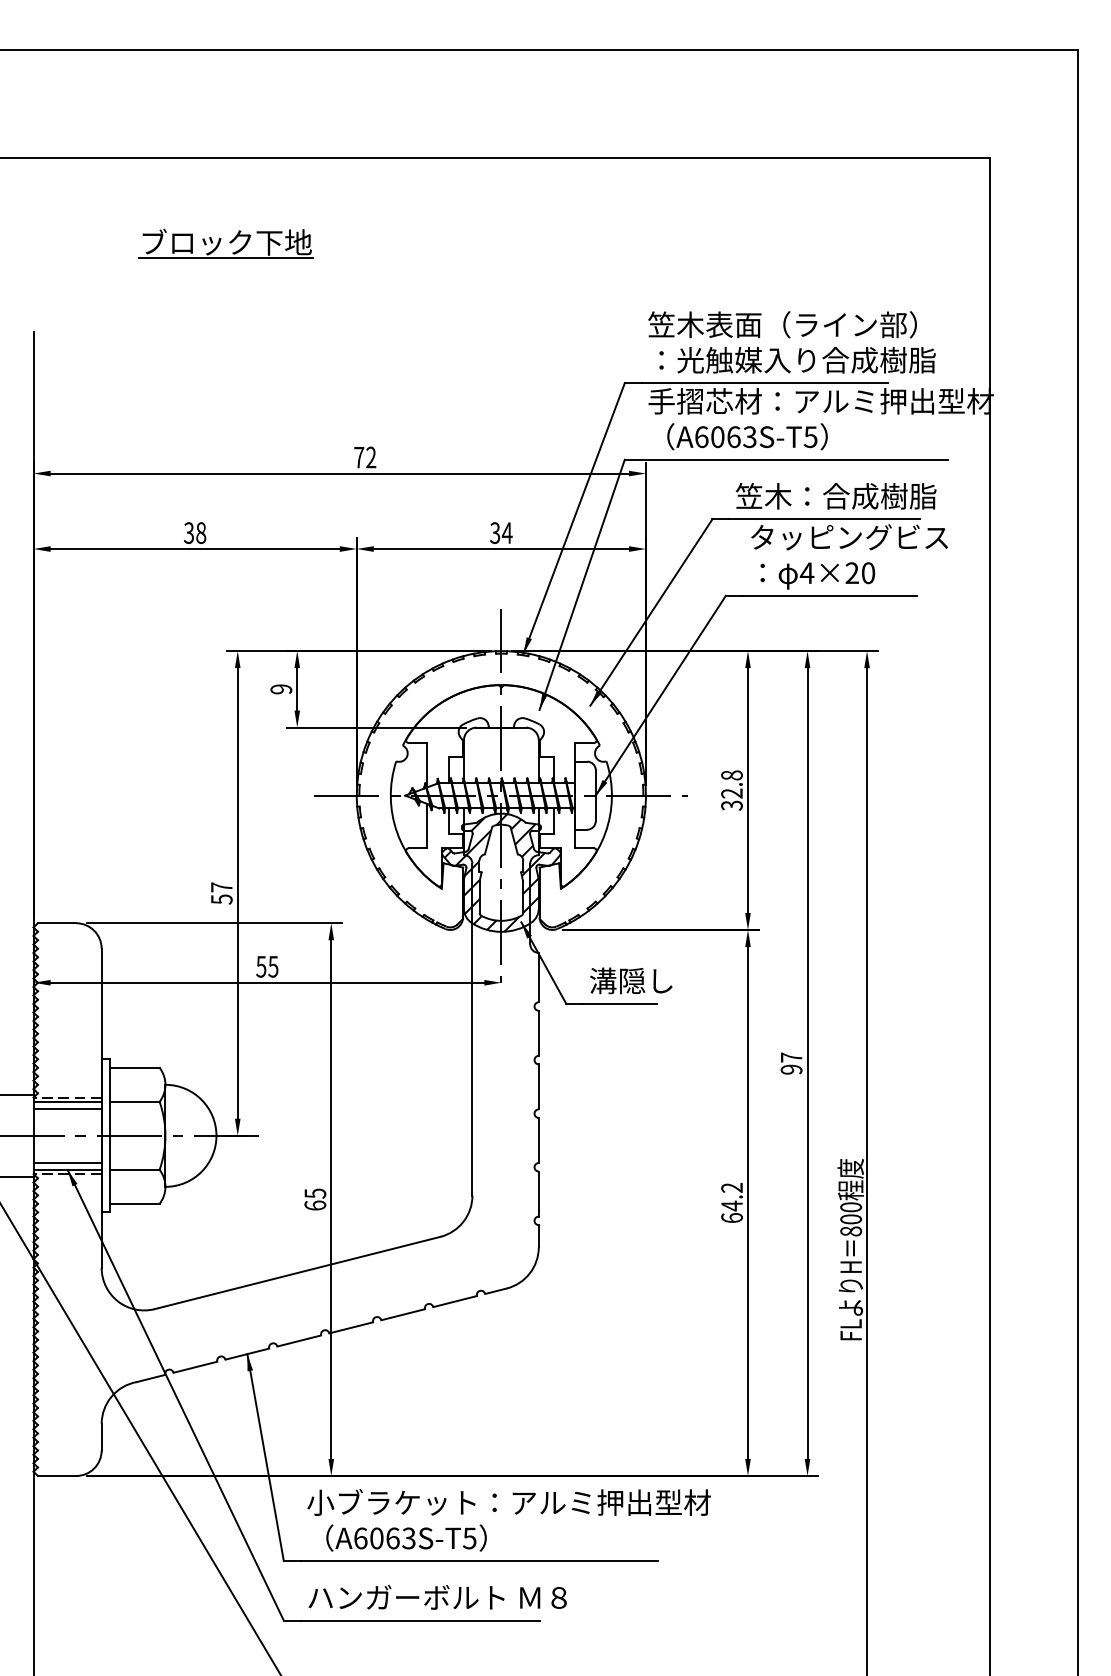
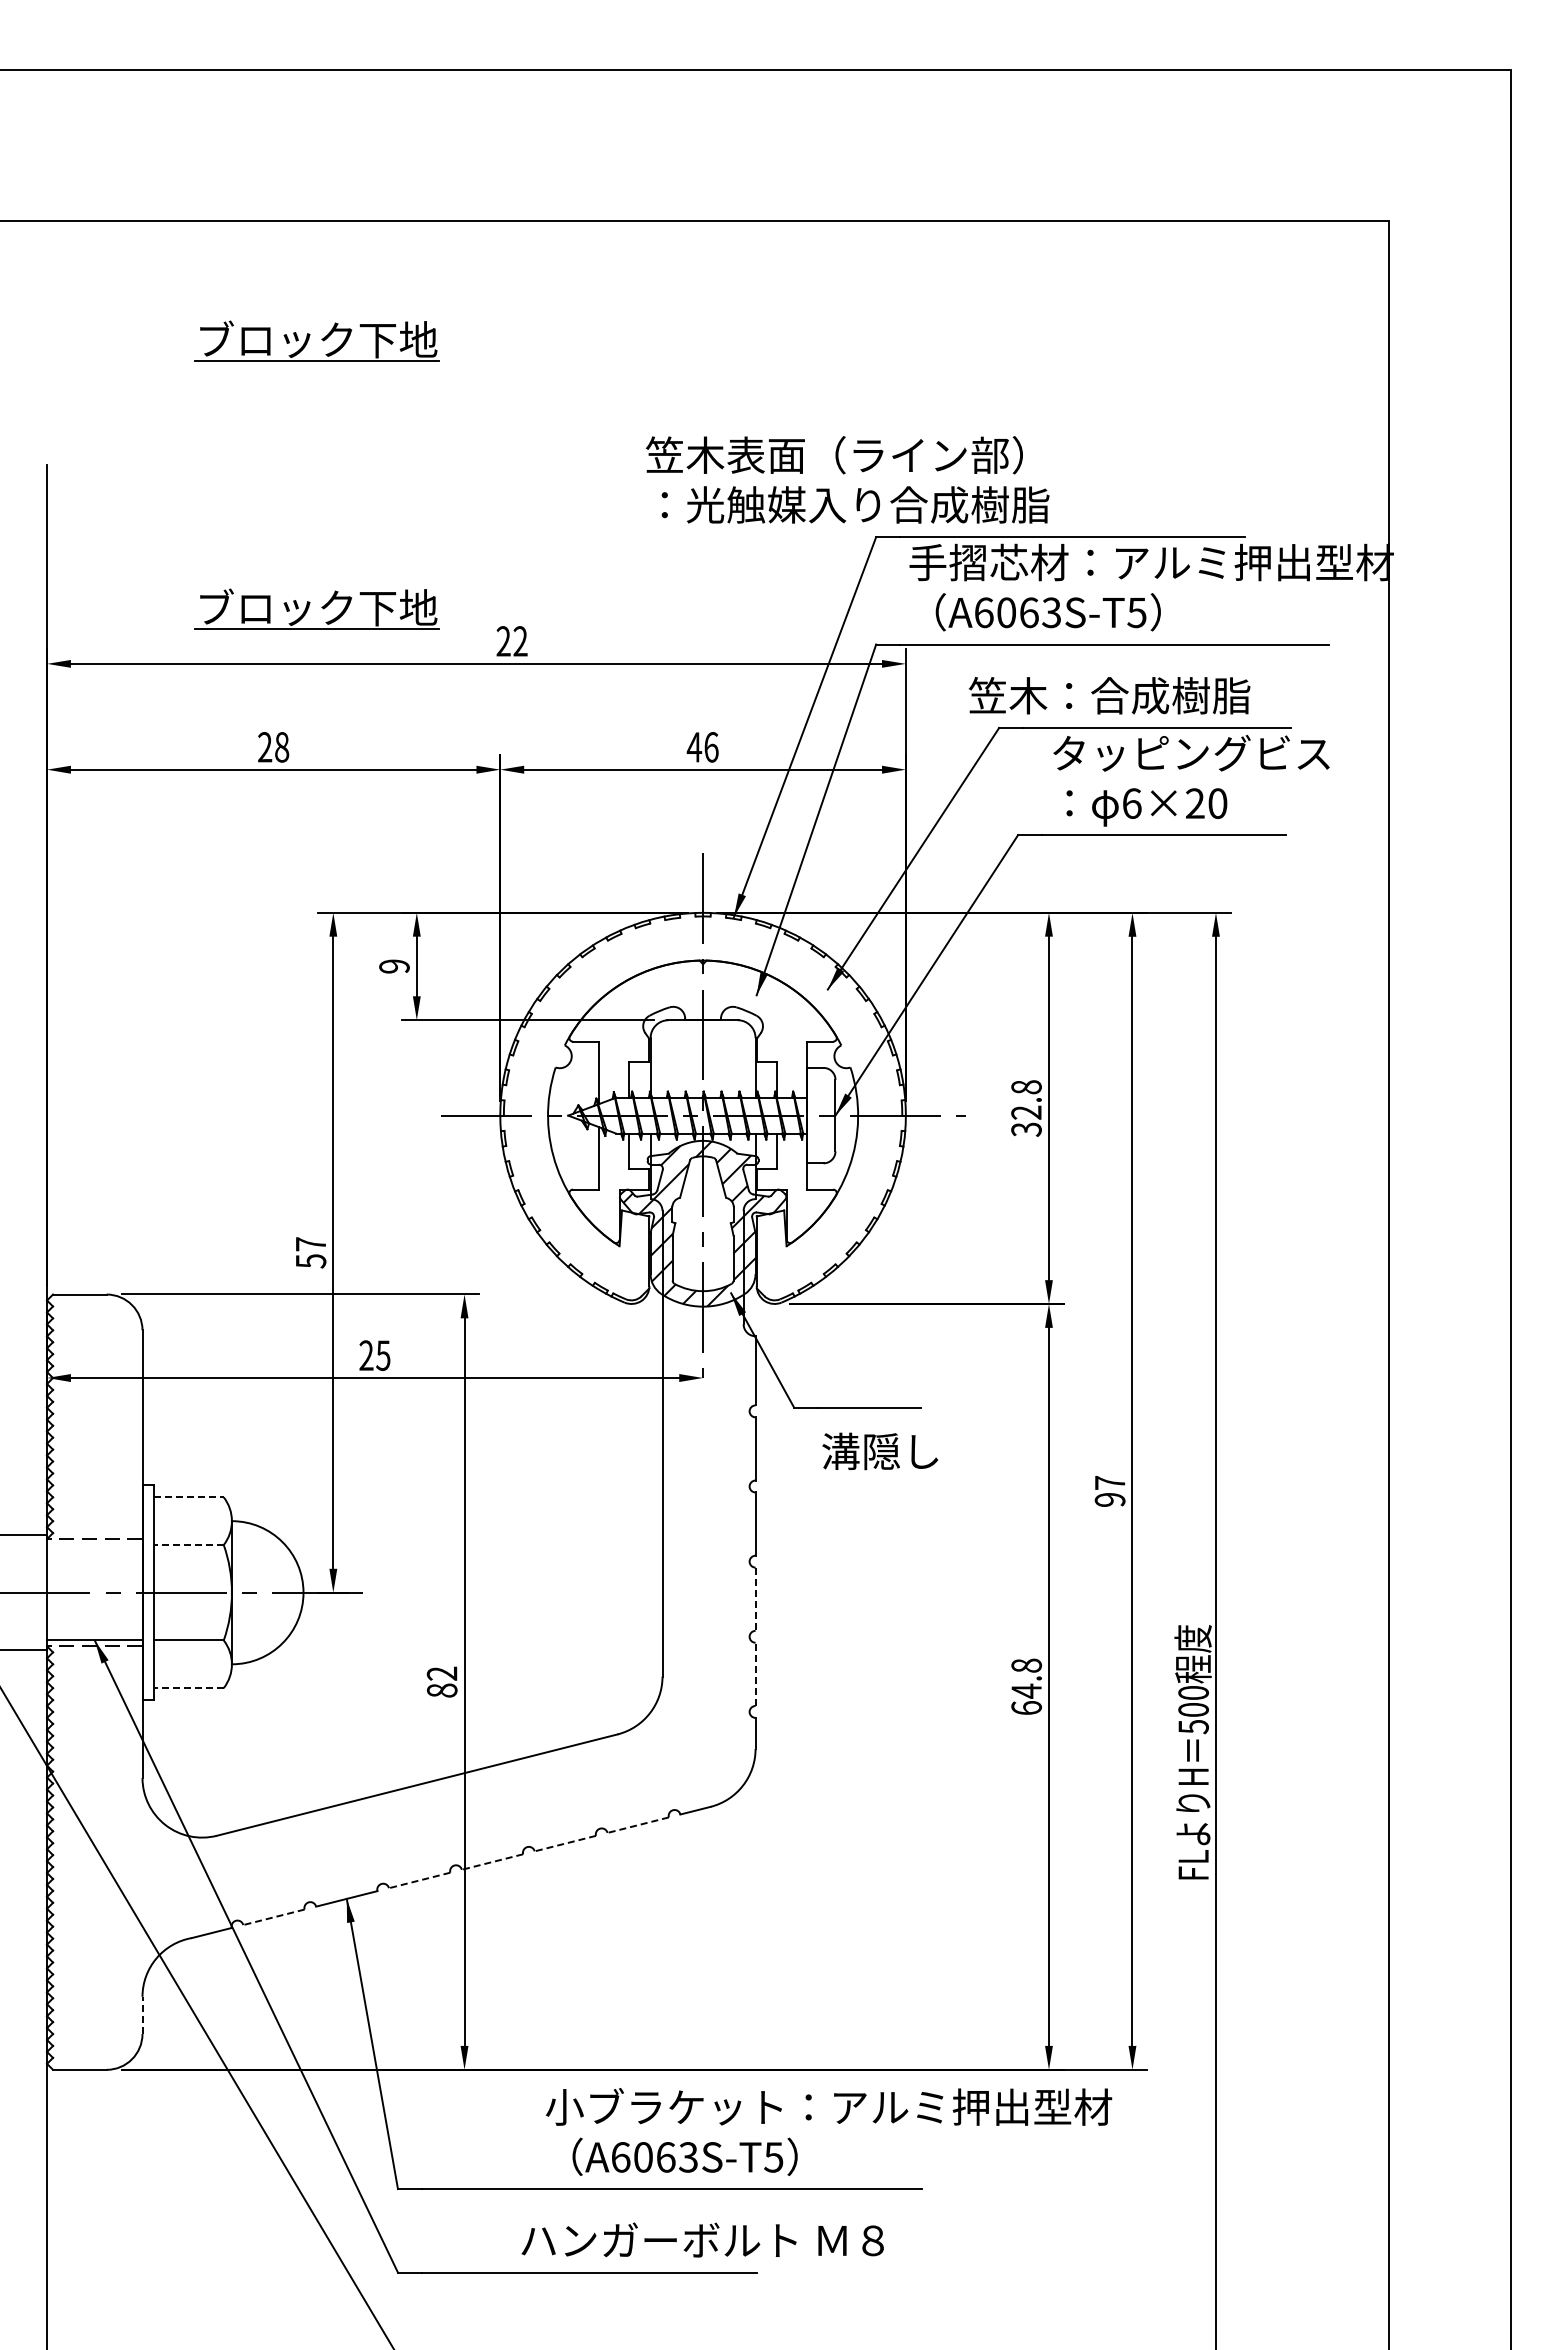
text: (791, 342) -> (847, 479), moved
part: (225, 434) -> (316, 608), added
text: (359, 457) -> (503, 641), 72 -> 22
text: (836, 496) -> (1109, 695), moved
text: (188, 533) -> (264, 747), 38 -> 28
text: (500, 533) -> (702, 747), 34 -> 46
text: (806, 573) -> (1131, 803), 4×20 -> 6×20
text: (261, 966) -> (366, 1355), 55 -> 25
text: (630, 980) -> (879, 1451), moved
line: (135, 1067) -> (189, 1497), solid -> dashed
line: (67, 1102) -> (94, 1545), removed
line: (135, 1102) -> (189, 1545), solid -> dashed
line: (67, 1108) -> (94, 1554), removed
line: (538, 1140) -> (755, 1599), solid -> dashed
line: (67, 1162) -> (94, 1630), removed
text: (731, 1187) -> (1026, 1665), 64.2 -> 64.8
line: (538, 1194) -> (755, 1674), solid -> dashed
text: (314, 1199) -> (441, 1681), 65 -> 82
line: (135, 1204) -> (189, 1688), solid -> dashed
text: (851, 1231) -> (1193, 1726), 800 -> 500
line: (455, 1301) -> (638, 1825), solid -> dashed
line: (403, 1314) -> (565, 1843), solid -> dashed
line: (351, 1328) -> (492, 1862), solid -> dashed
line: (299, 1341) -> (419, 1880), solid -> dashed
line: (195, 1367) -> (273, 1917), solid -> dashed
line: (101, 1437) -> (142, 2015), solid -> dashed
text: (508, 1519) -> (828, 2131), moved
text: (437, 1596) -> (702, 2239), moved

